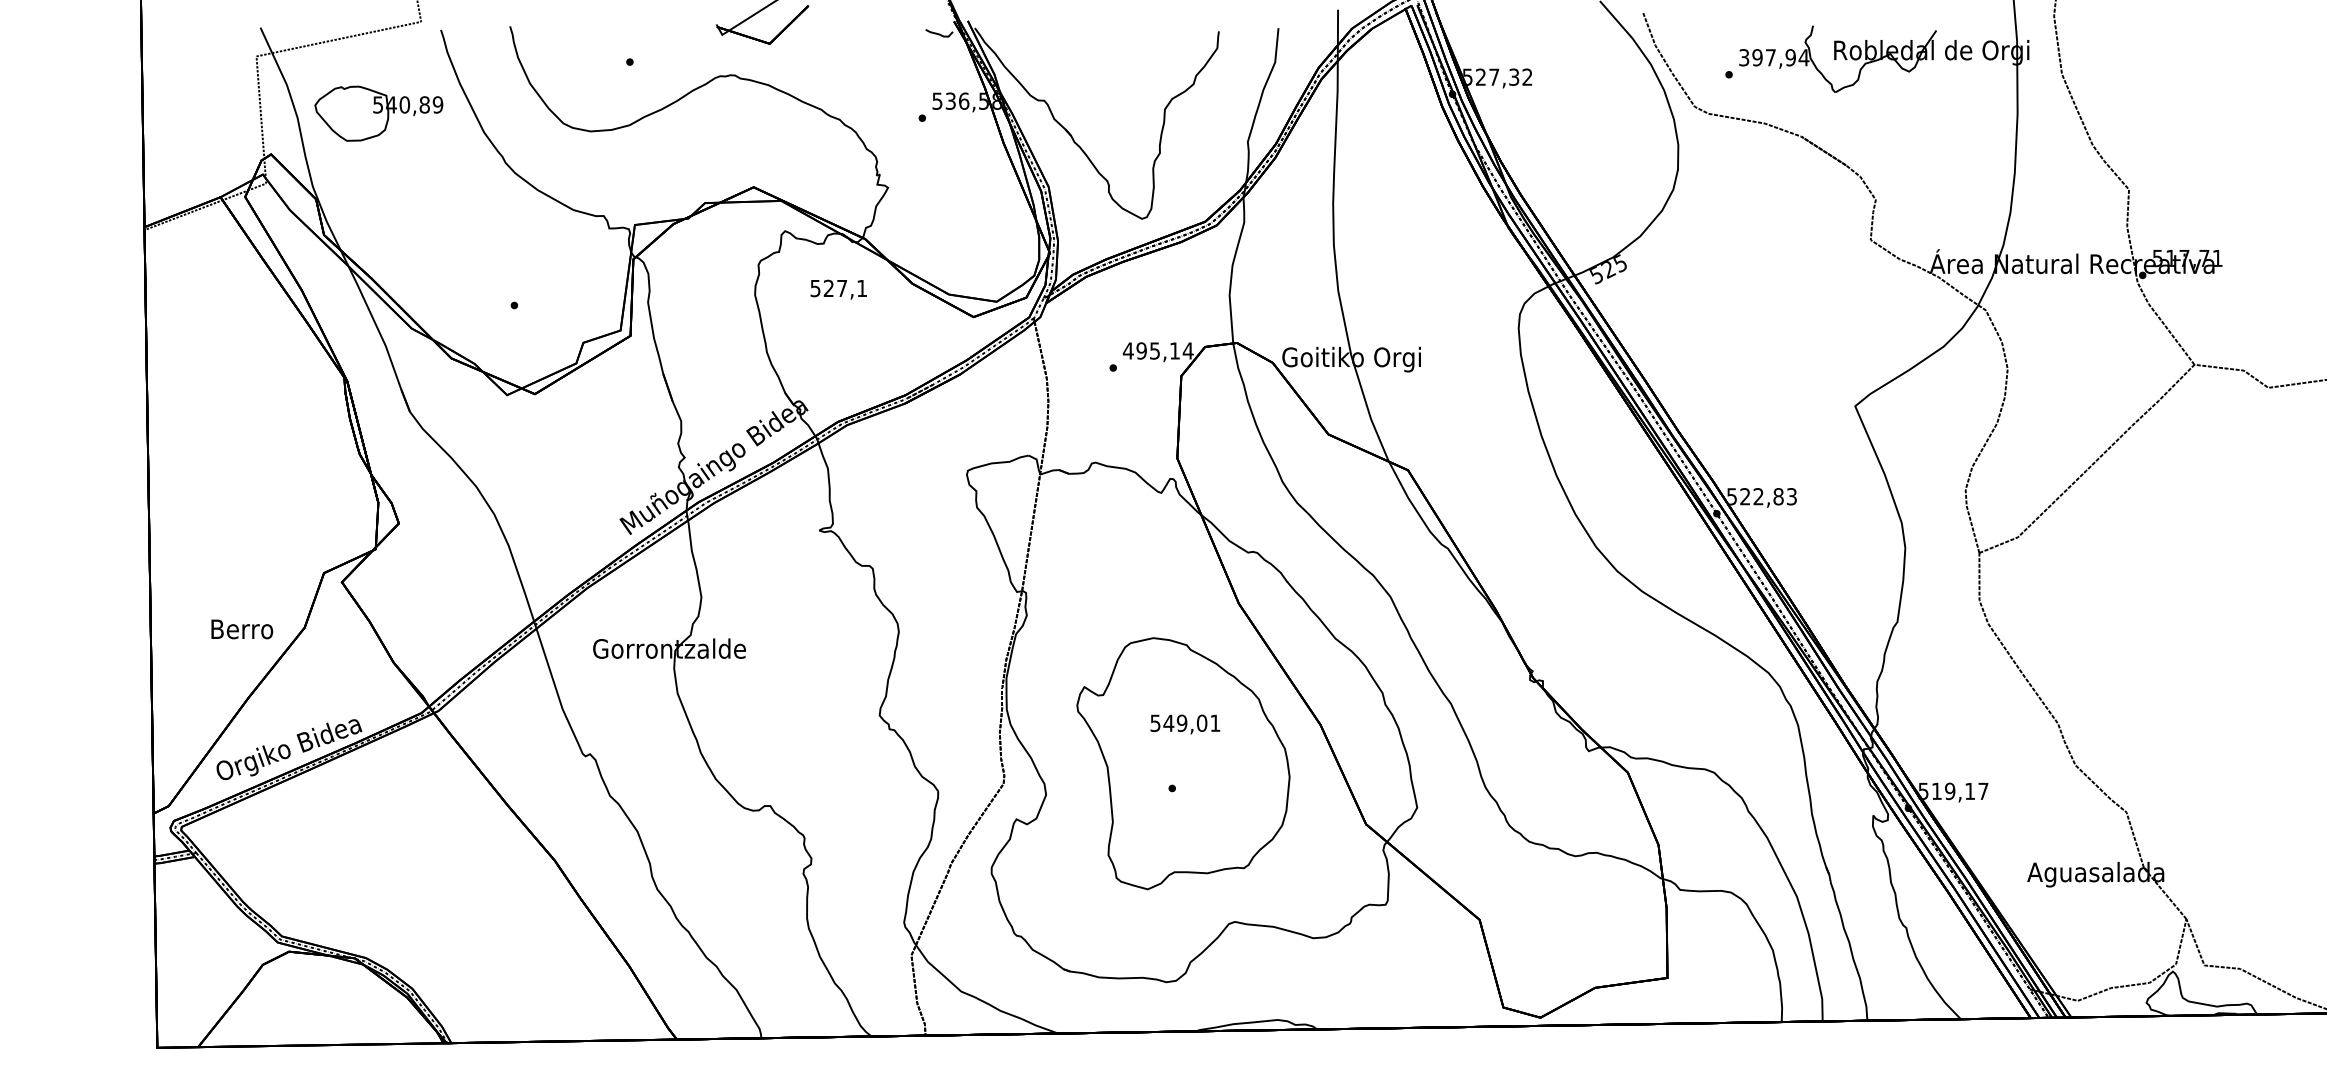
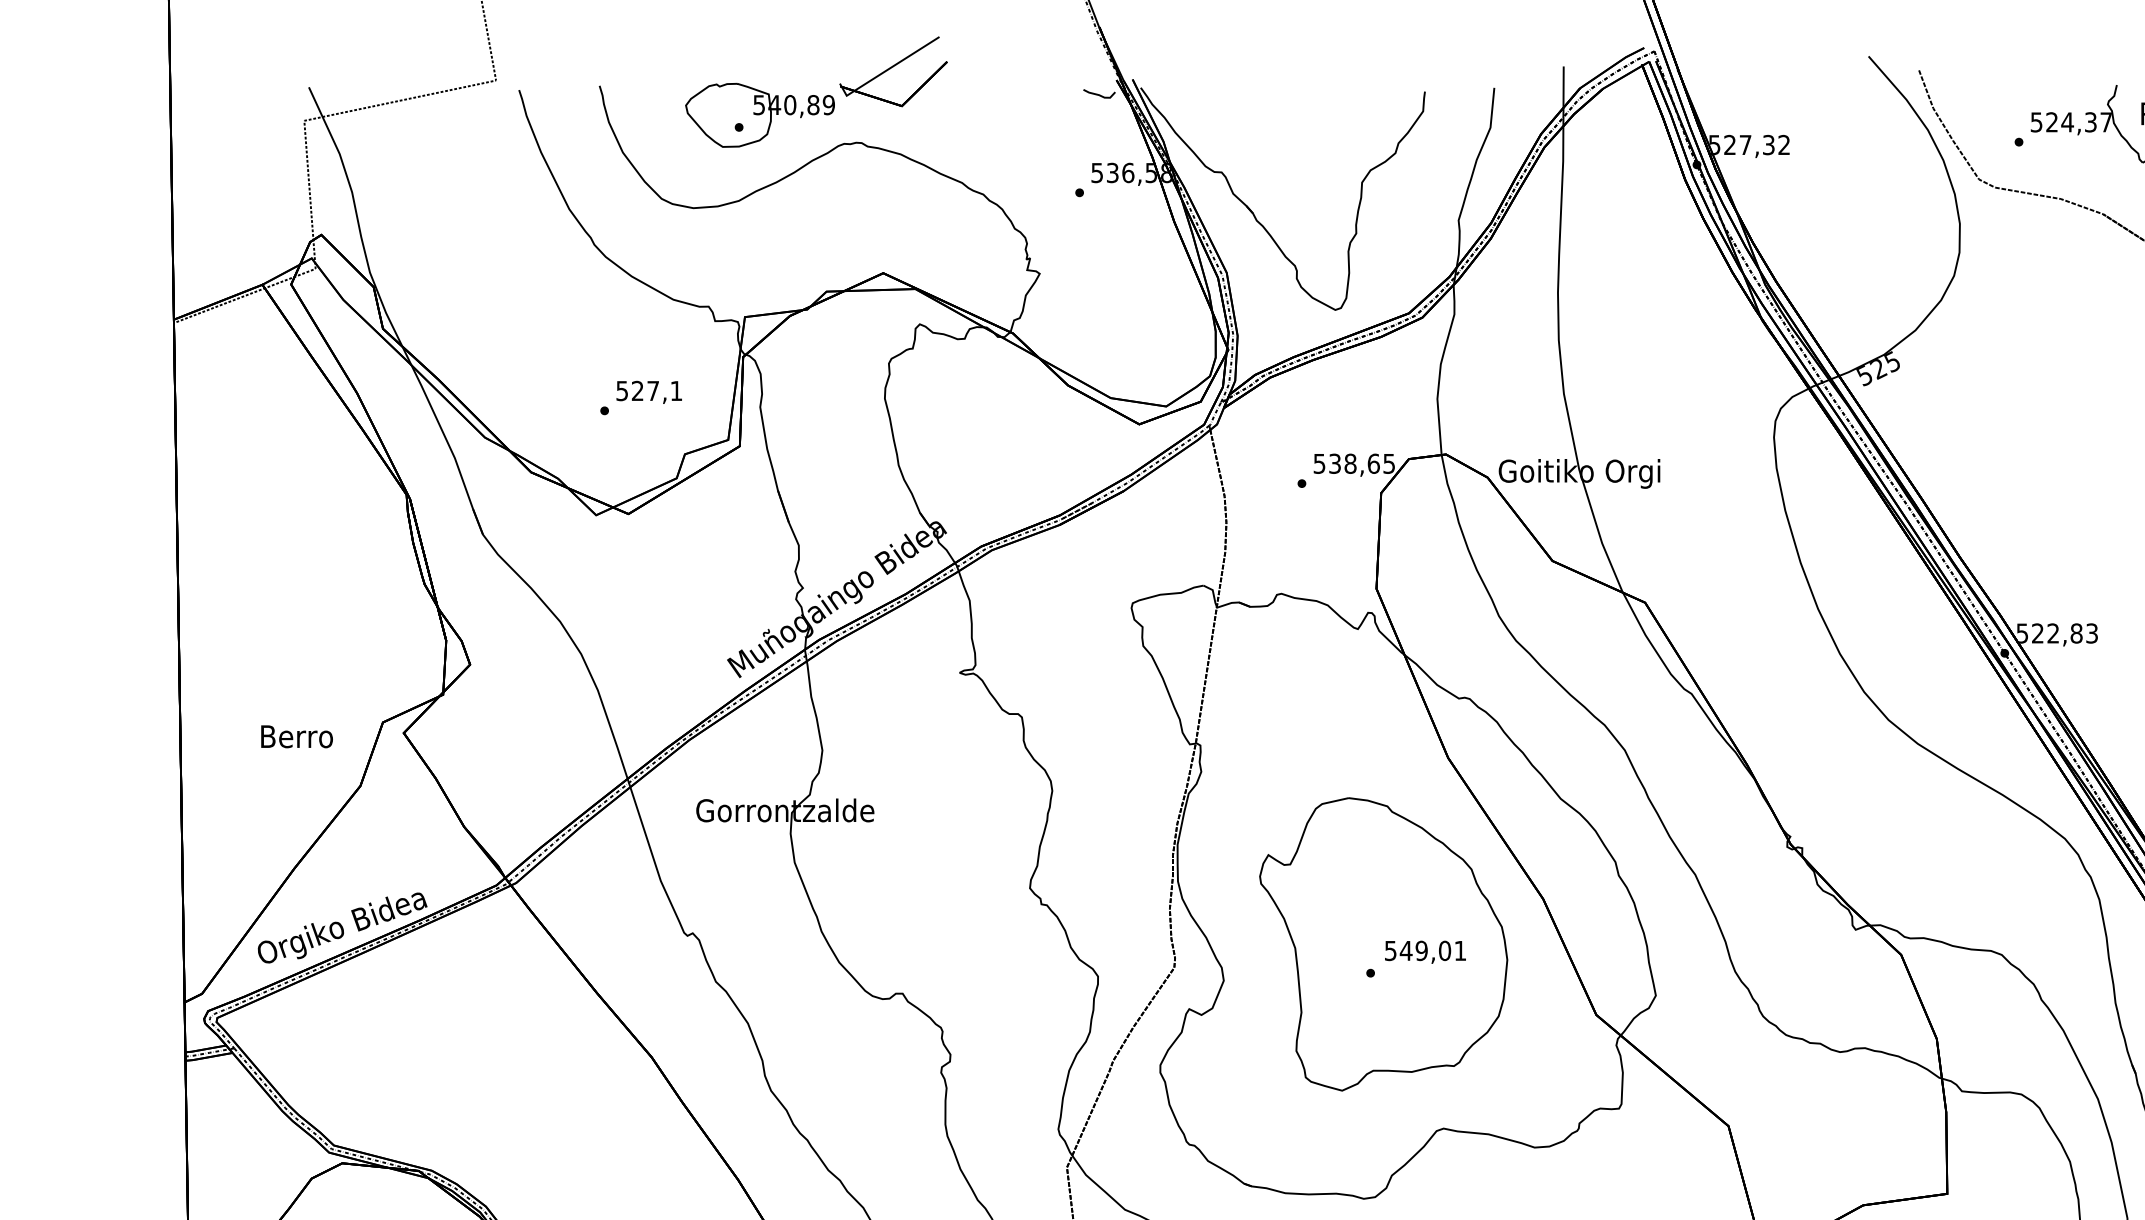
text: (1774, 57) -> (2071, 122), 397,94 -> 524,37
part: (378, 113) -> (759, 115), moved
text: (838, 289) -> (648, 392), moved
text: (1157, 350) -> (1353, 463), 495,14 -> 538,65
text: (242, 629) -> (297, 736), moved
text: (1185, 724) -> (1425, 952), moved

